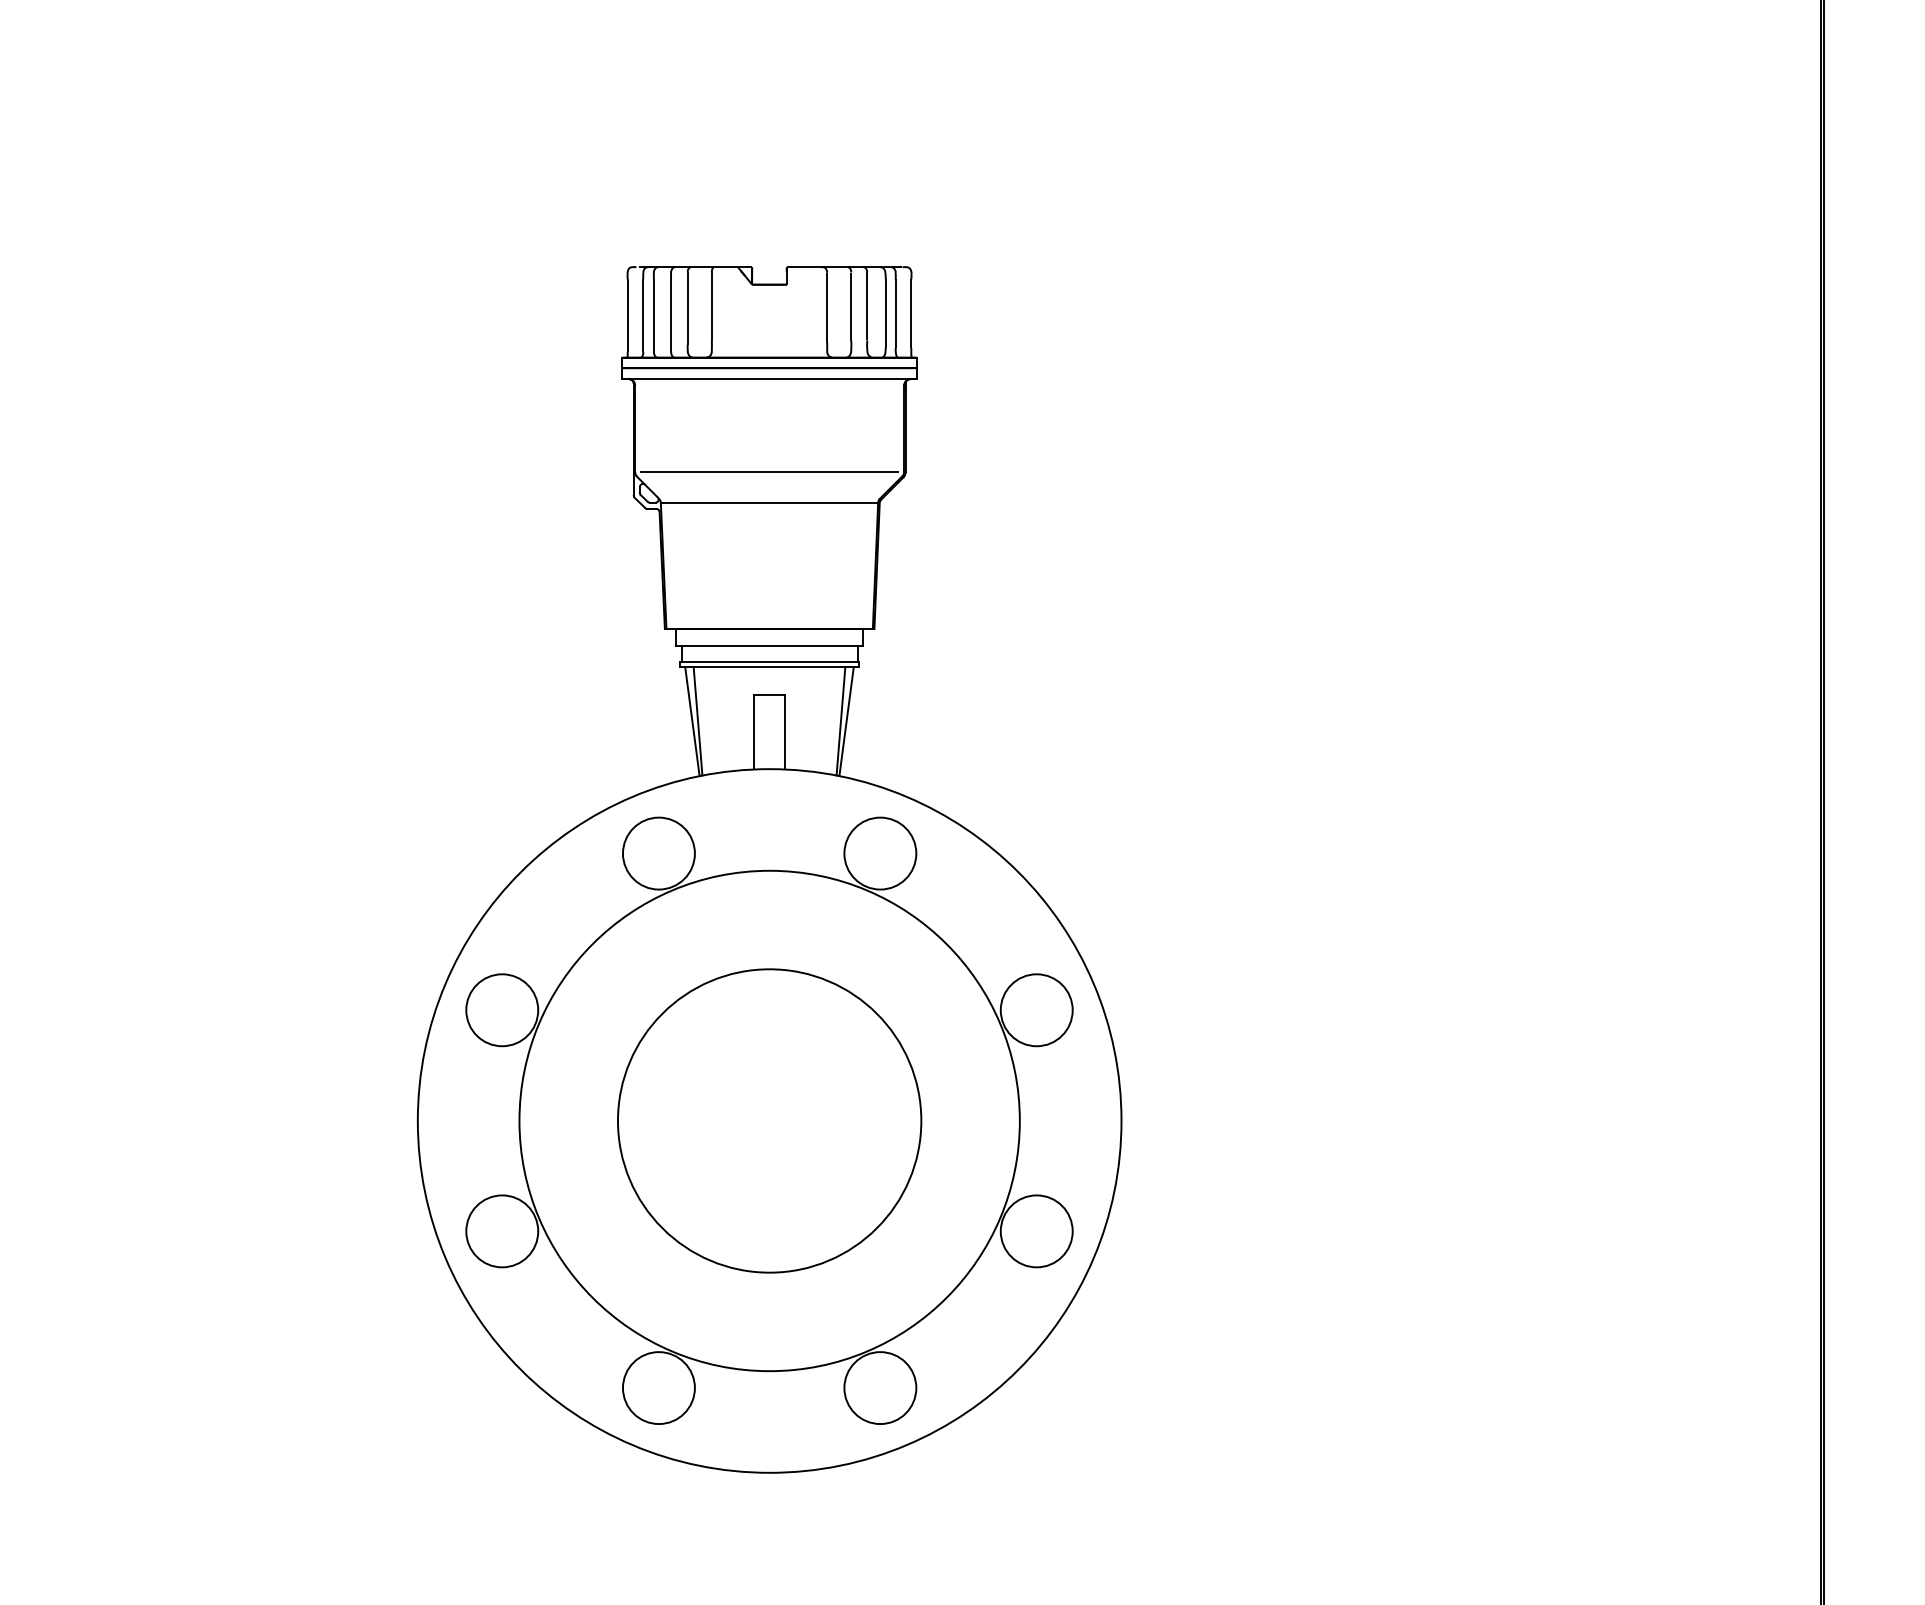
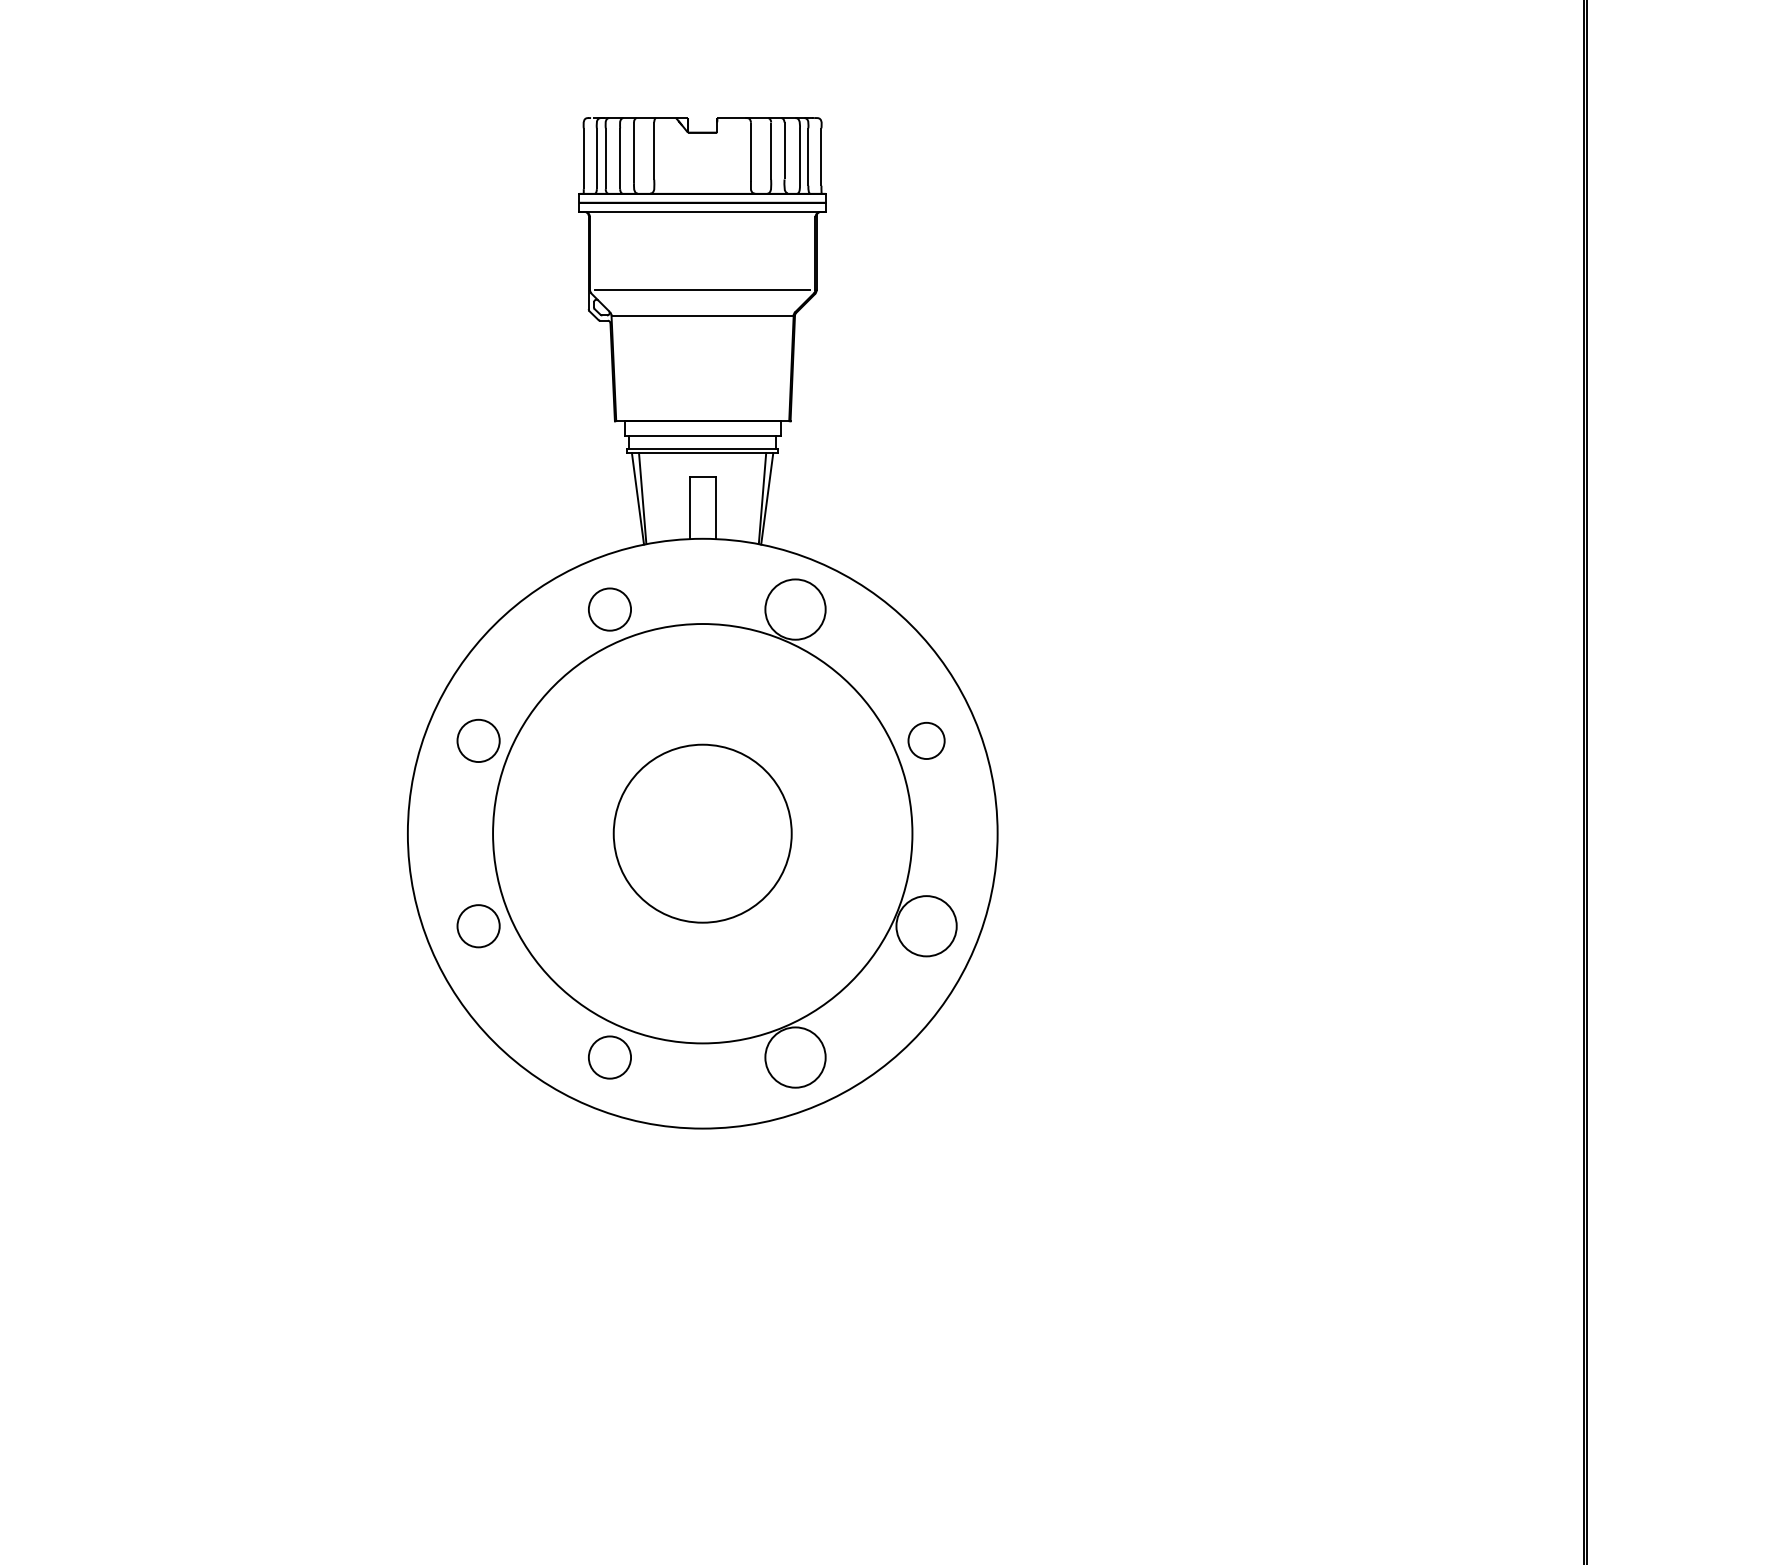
circle: (658, 853) -> (609, 609), size x0.7
circle: (502, 1009) -> (478, 740), size x0.7
circle: (1036, 1009) -> (926, 740), size x0.6
circle: (769, 1120) -> (702, 833), size x0.7
circle: (502, 1231) -> (478, 926), size x0.7
circle: (658, 1387) -> (609, 1057), size x0.7

